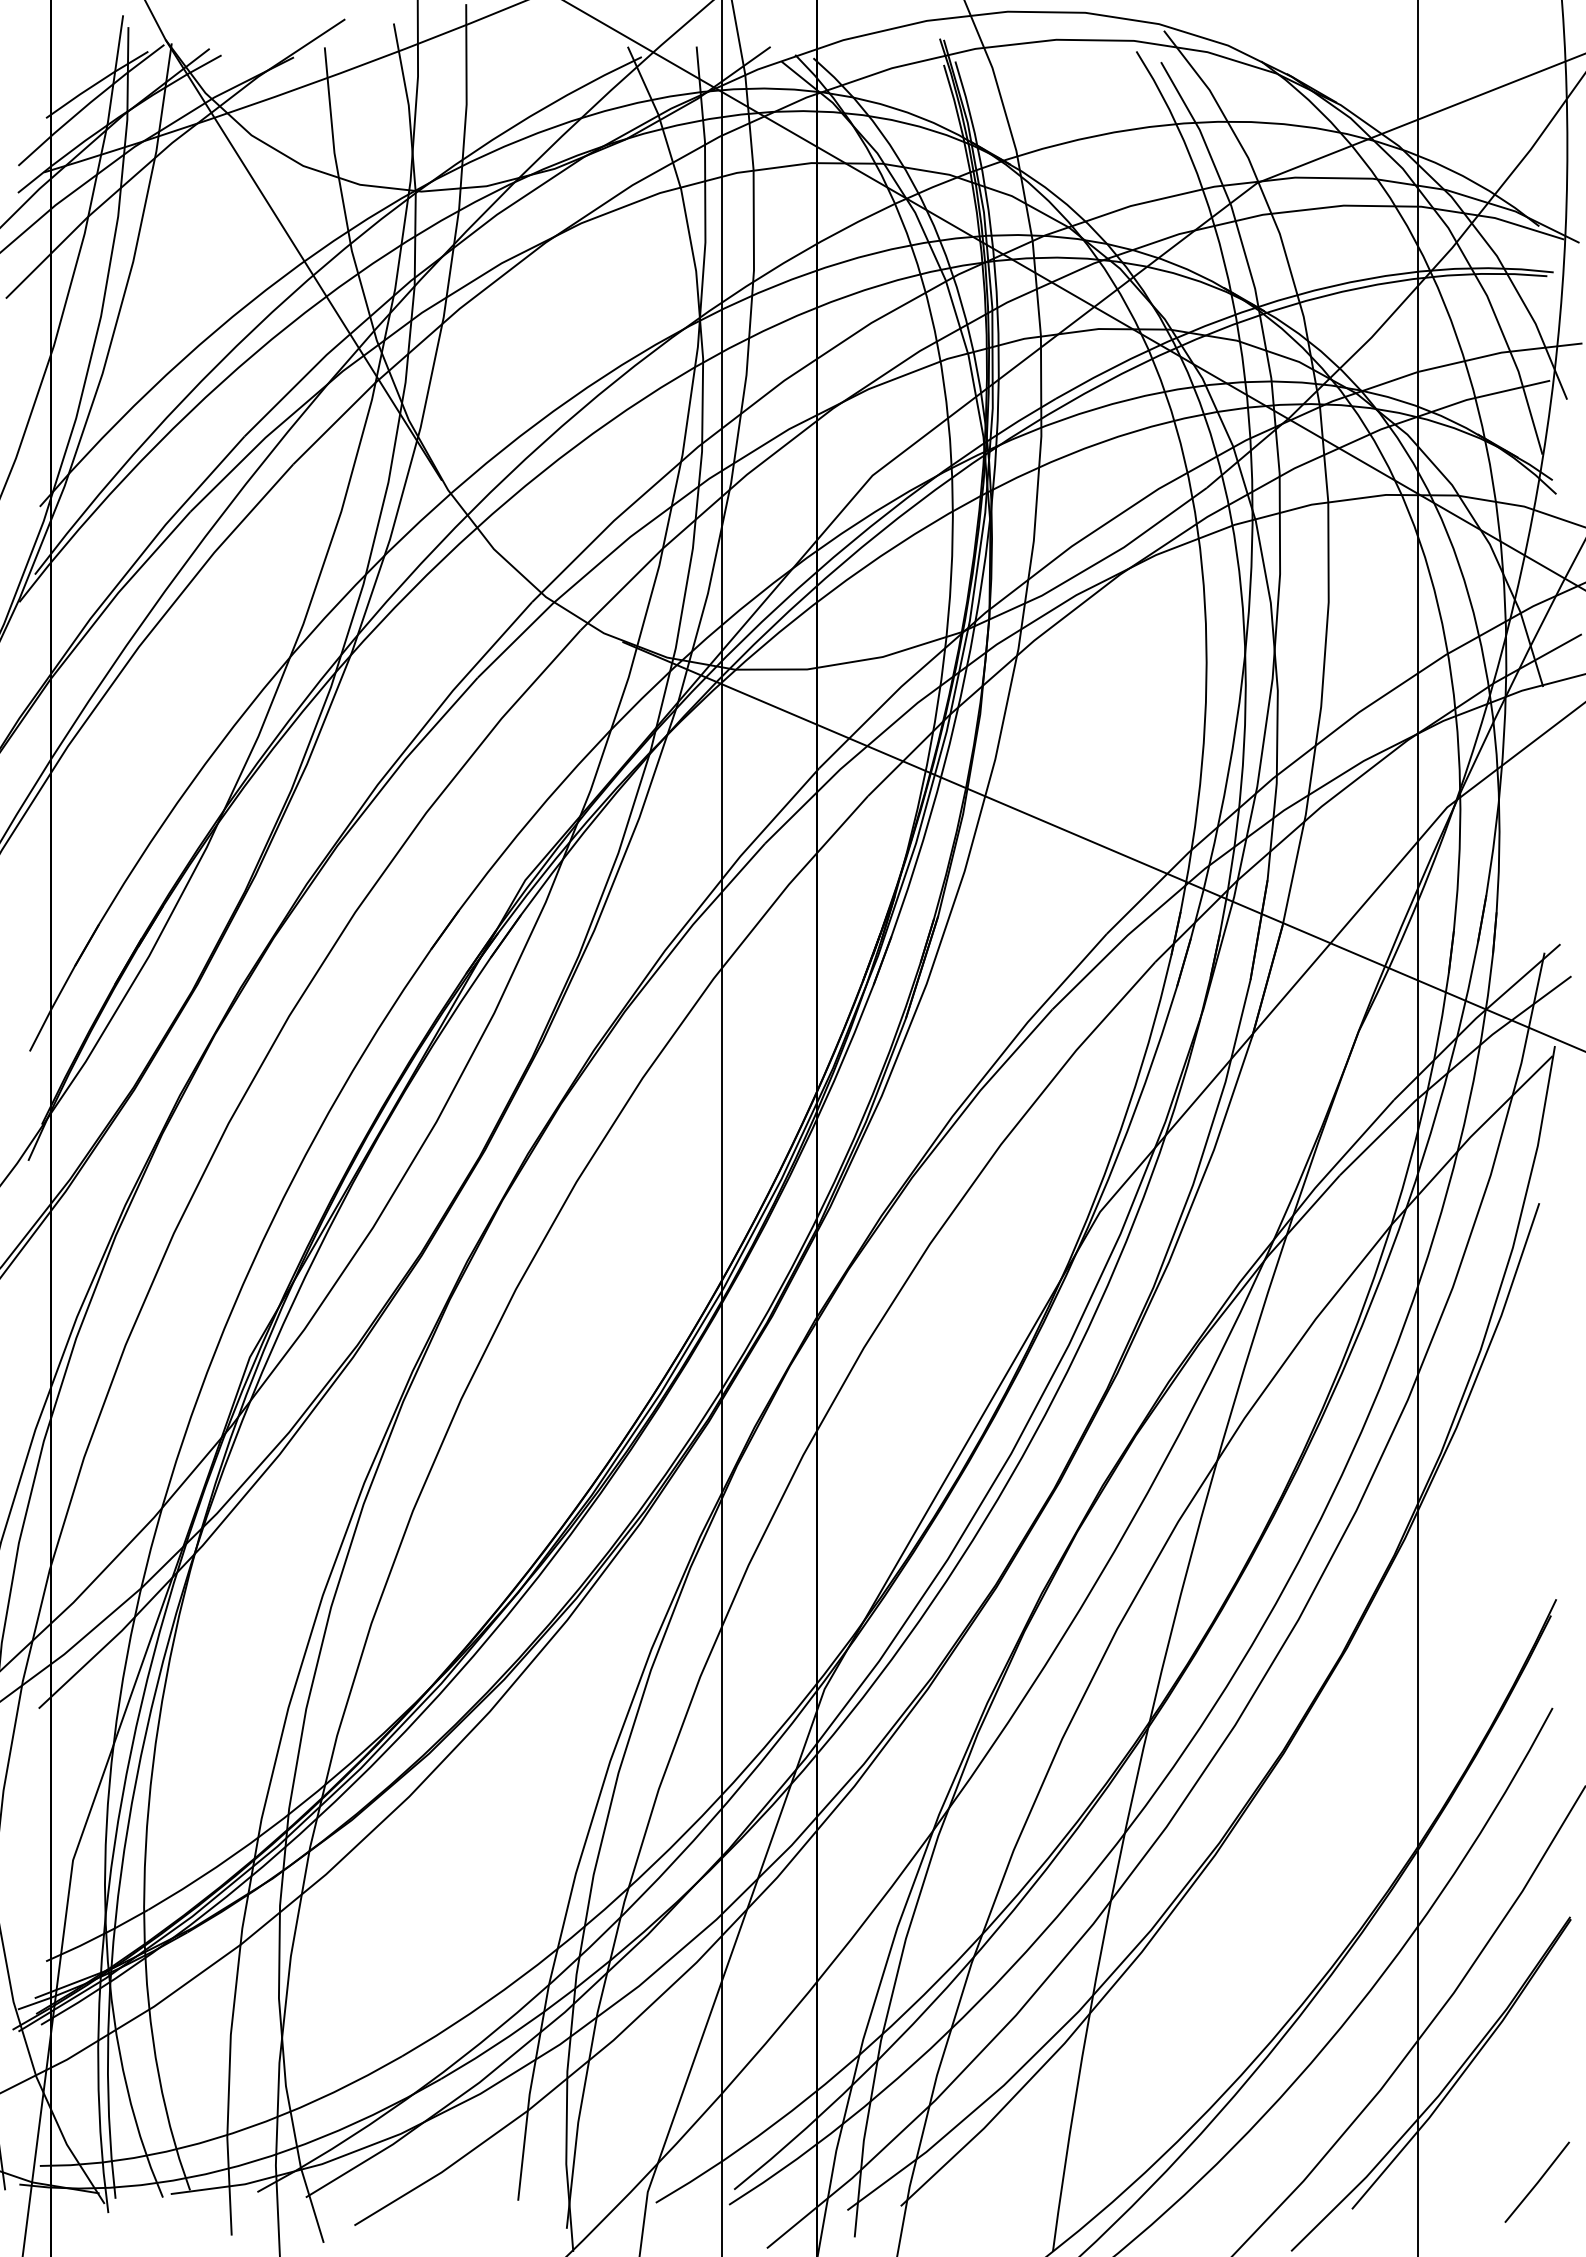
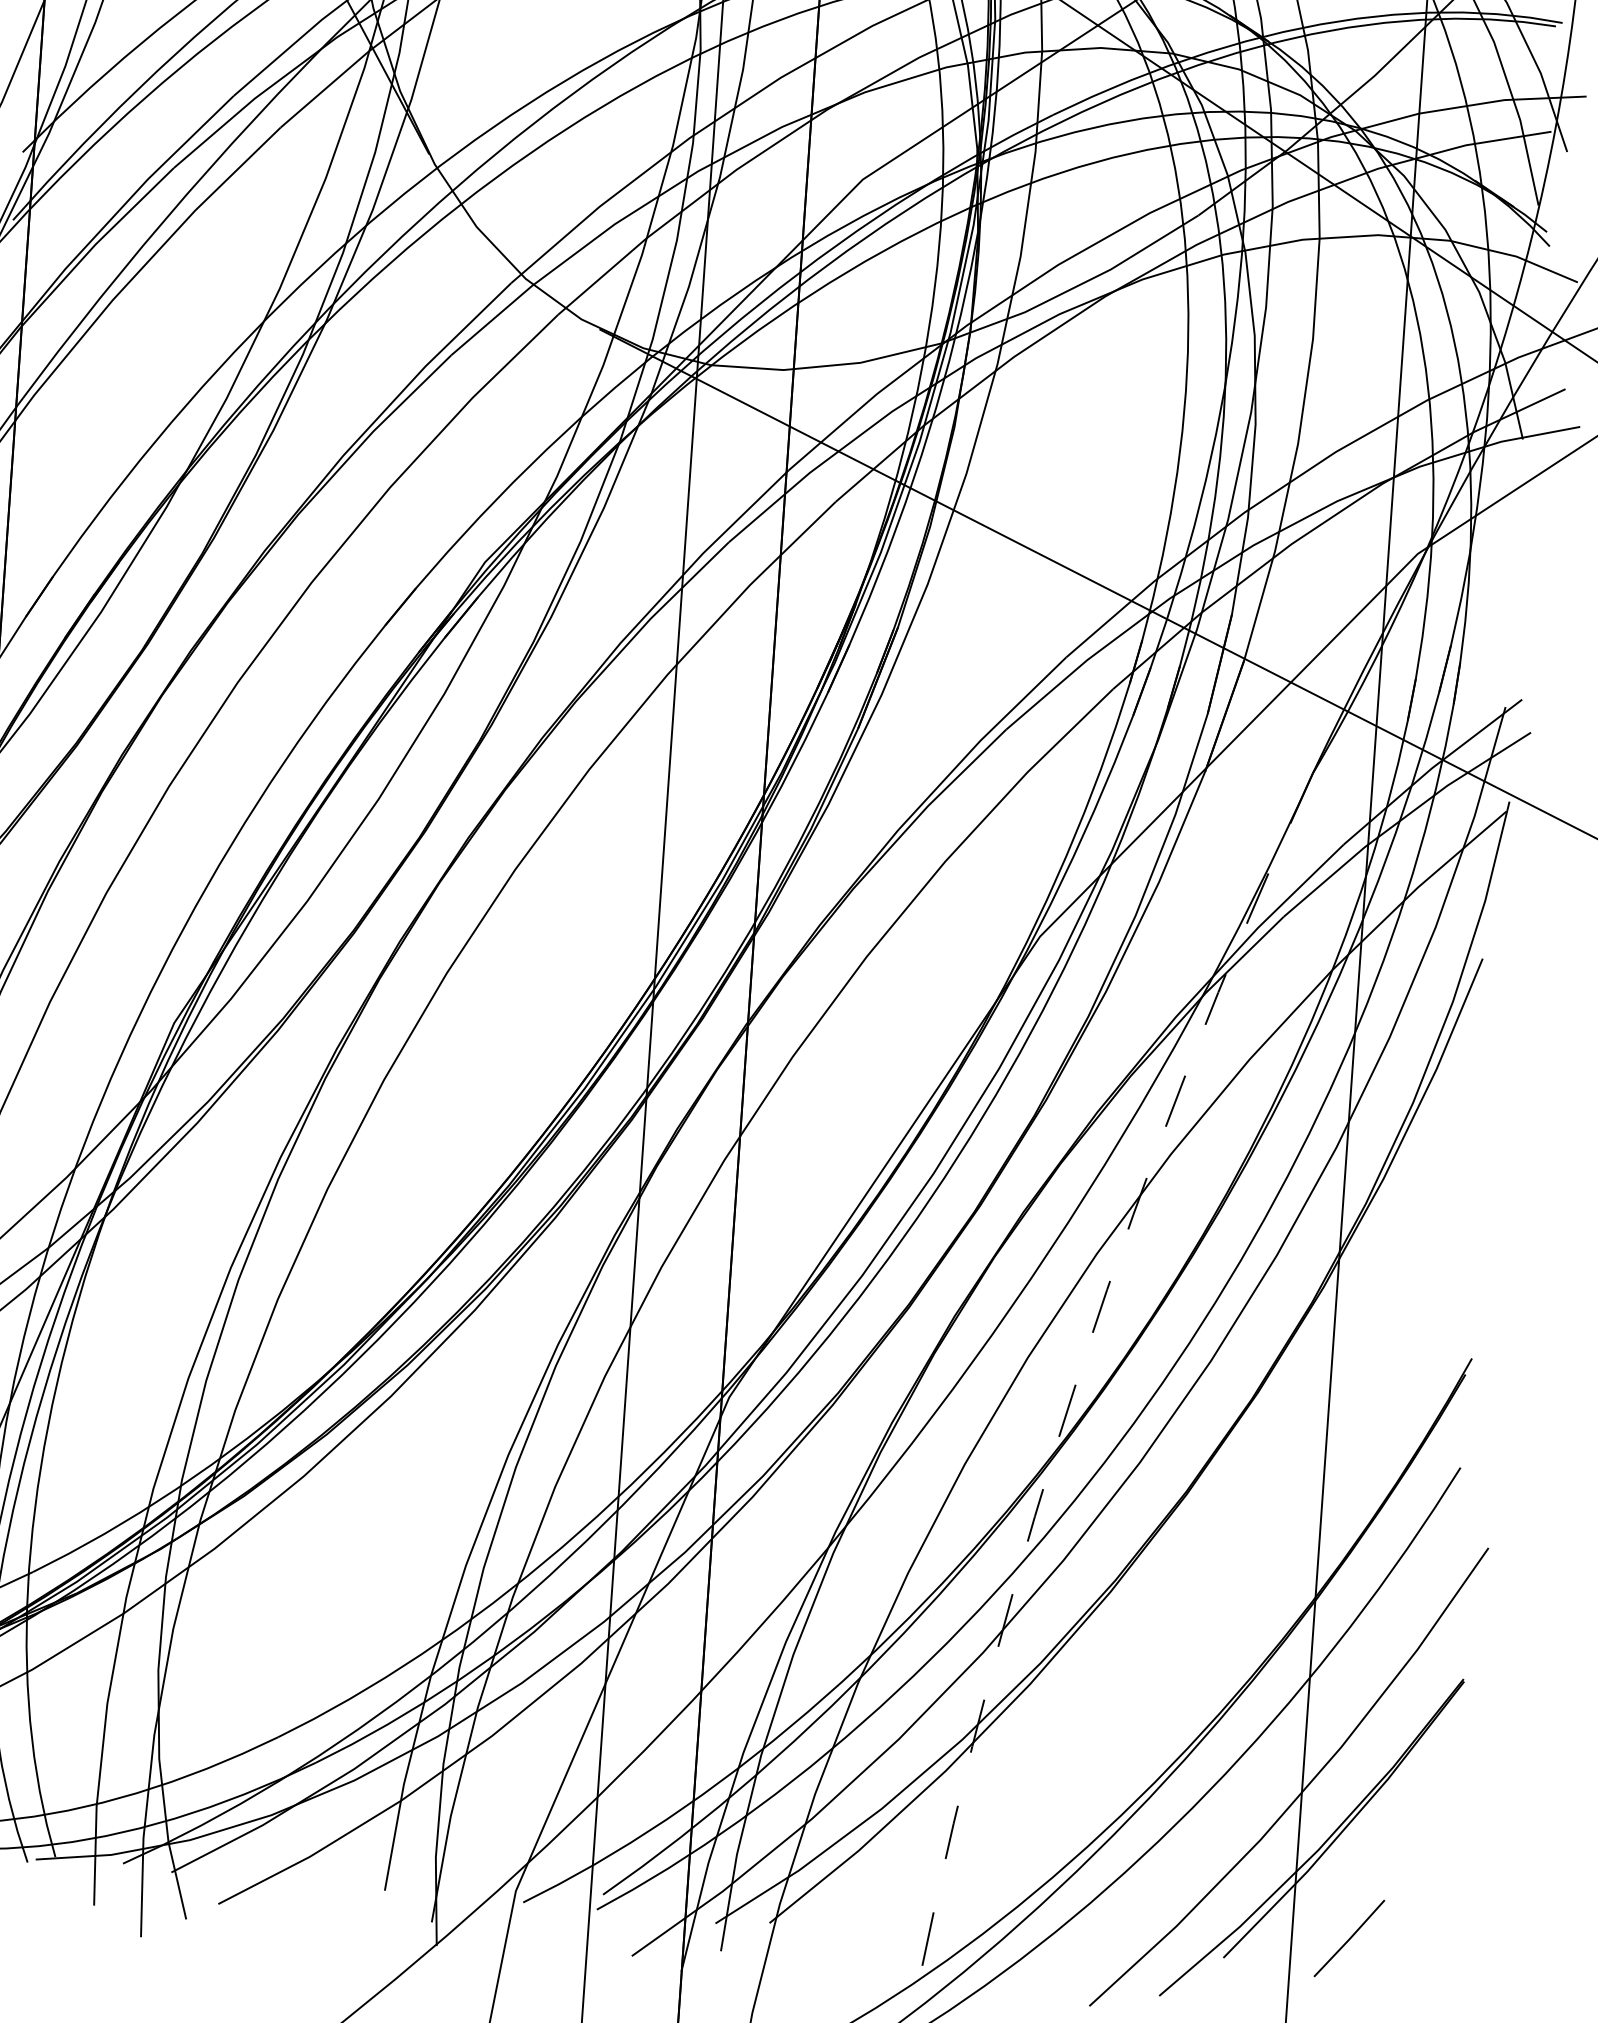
arc: (1171, 1632) -> (1082, 1364), solid -> dashed
line: (1537, 2181) -> (1349, 1937), moved

